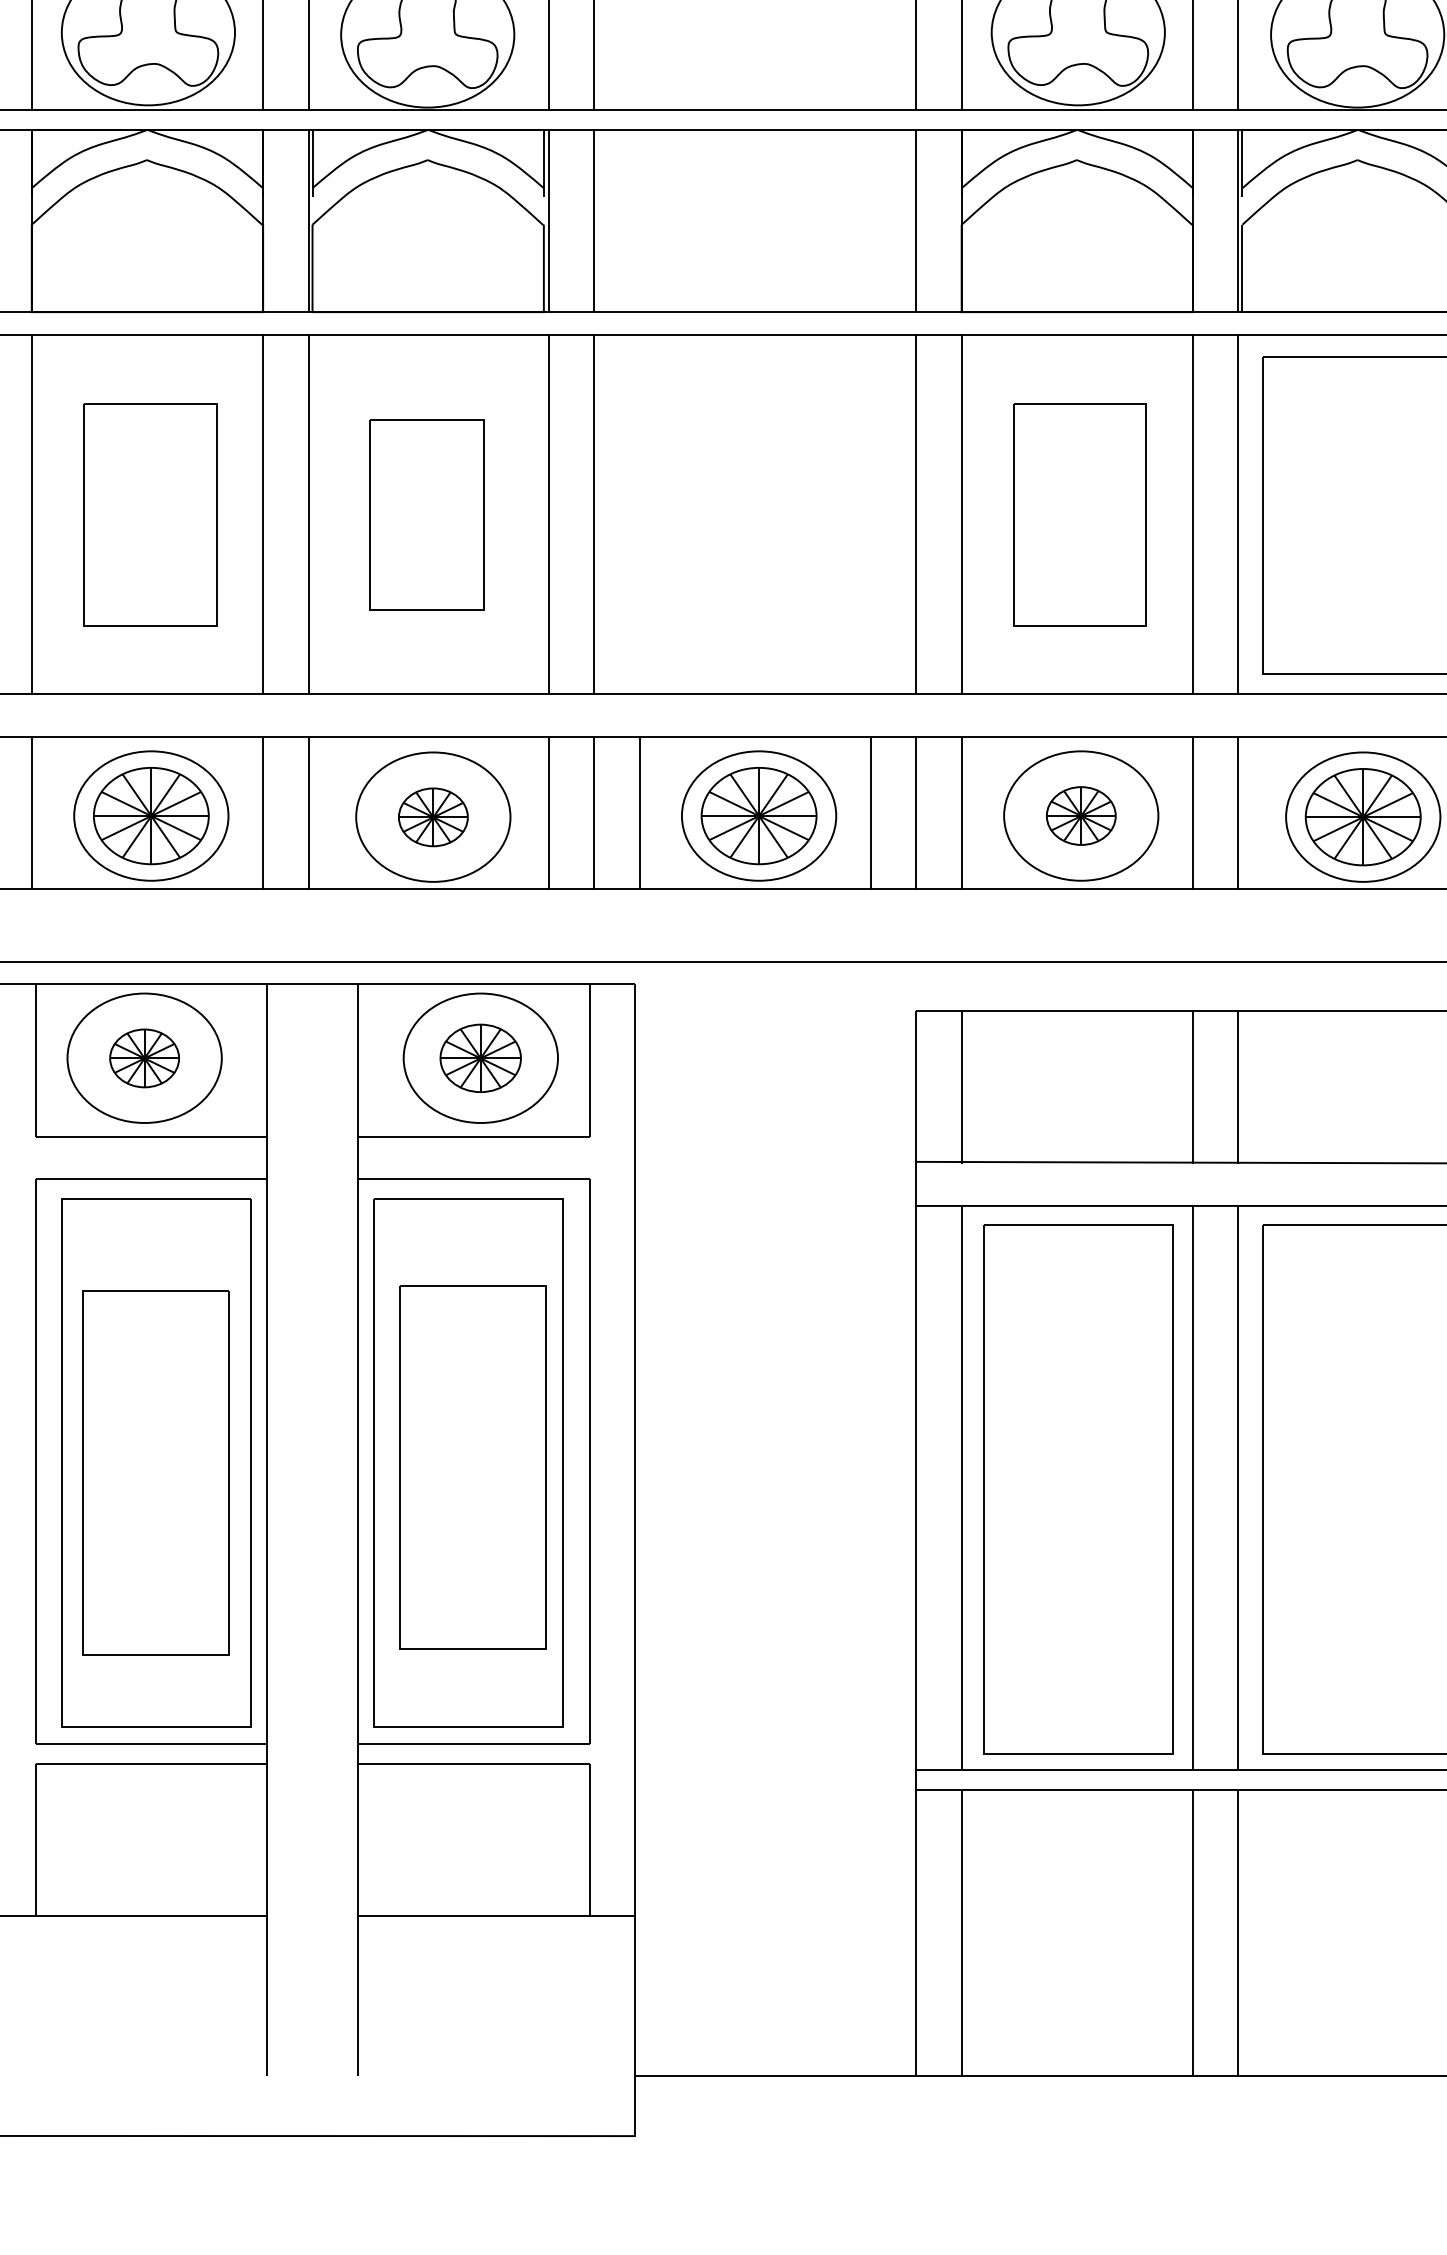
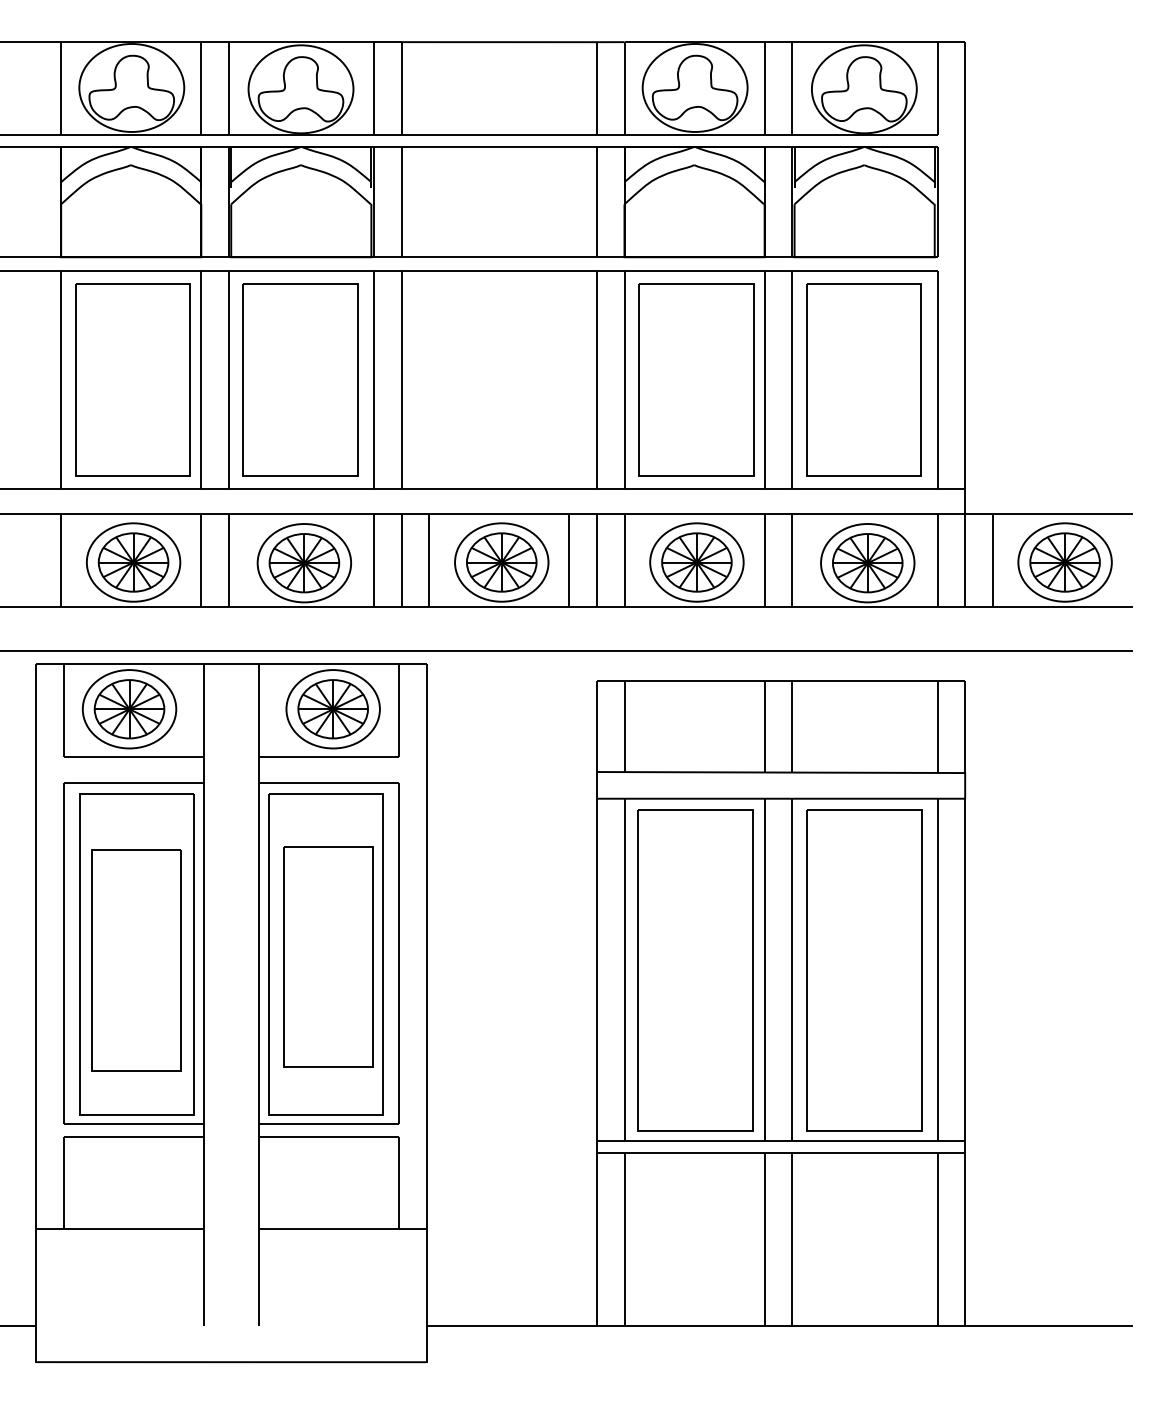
part: (149, 513) -> (132, 379), size x1.43
part: (426, 513) -> (300, 379), size x1.67
part: (1080, 513) -> (696, 379), size x1.43
part: (1080, 816) -> (696, 562), size x1.67
part: (433, 817) -> (304, 563), size x1.67
part: (144, 1058) -> (129, 709), size x1.67
part: (479, 1058) -> (332, 709), size x1.43

